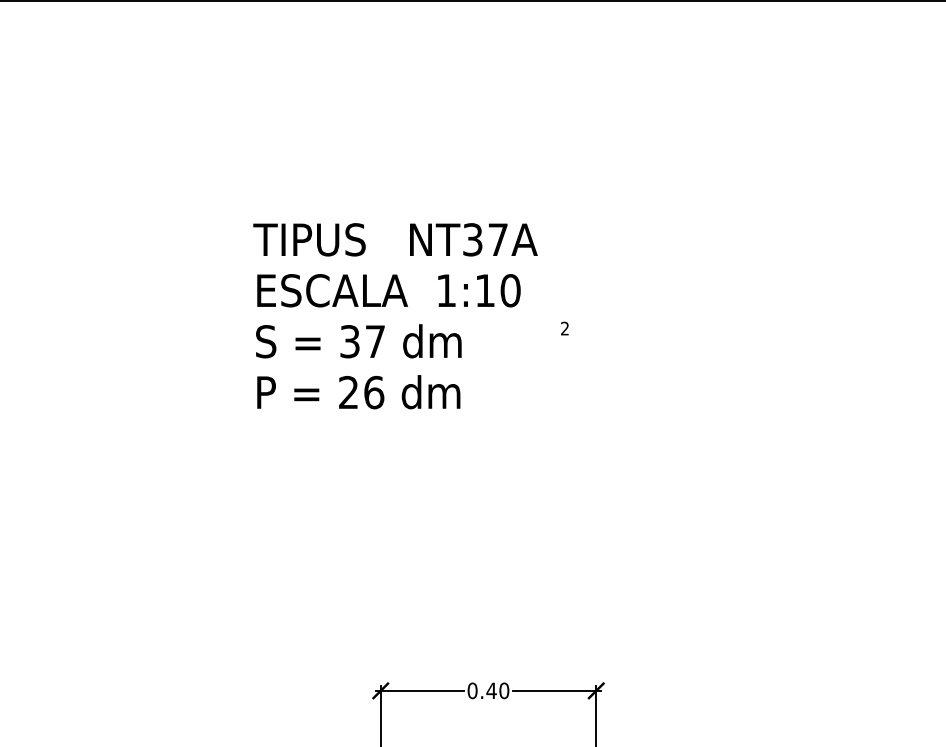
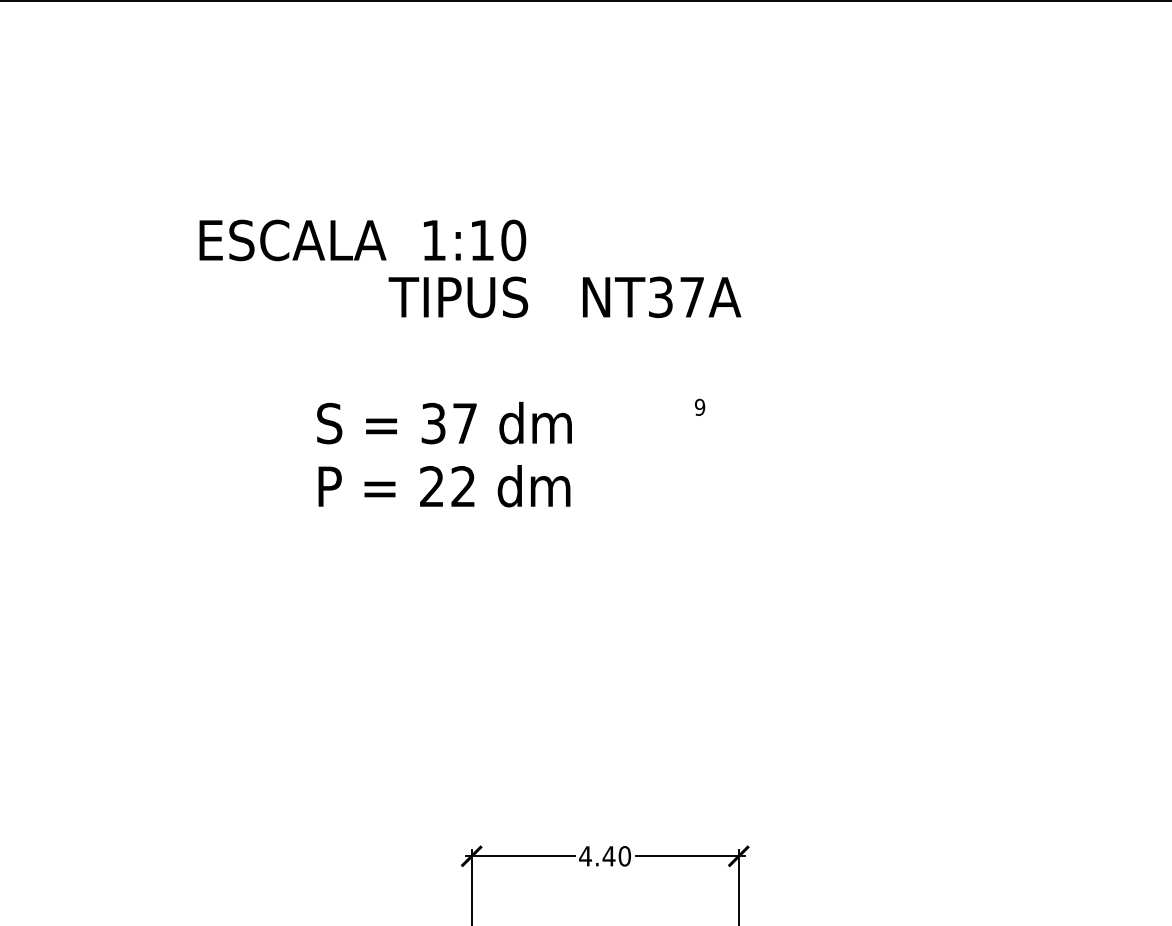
text: (395, 239) -> (564, 297), moved
text: (388, 290) -> (362, 240), moved
text: (564, 328) -> (699, 407), 2 -> 9
text: (374, 392) -> (463, 486), 26 -> 22
text: (472, 691) -> (585, 856), 0.40 -> 4.40

